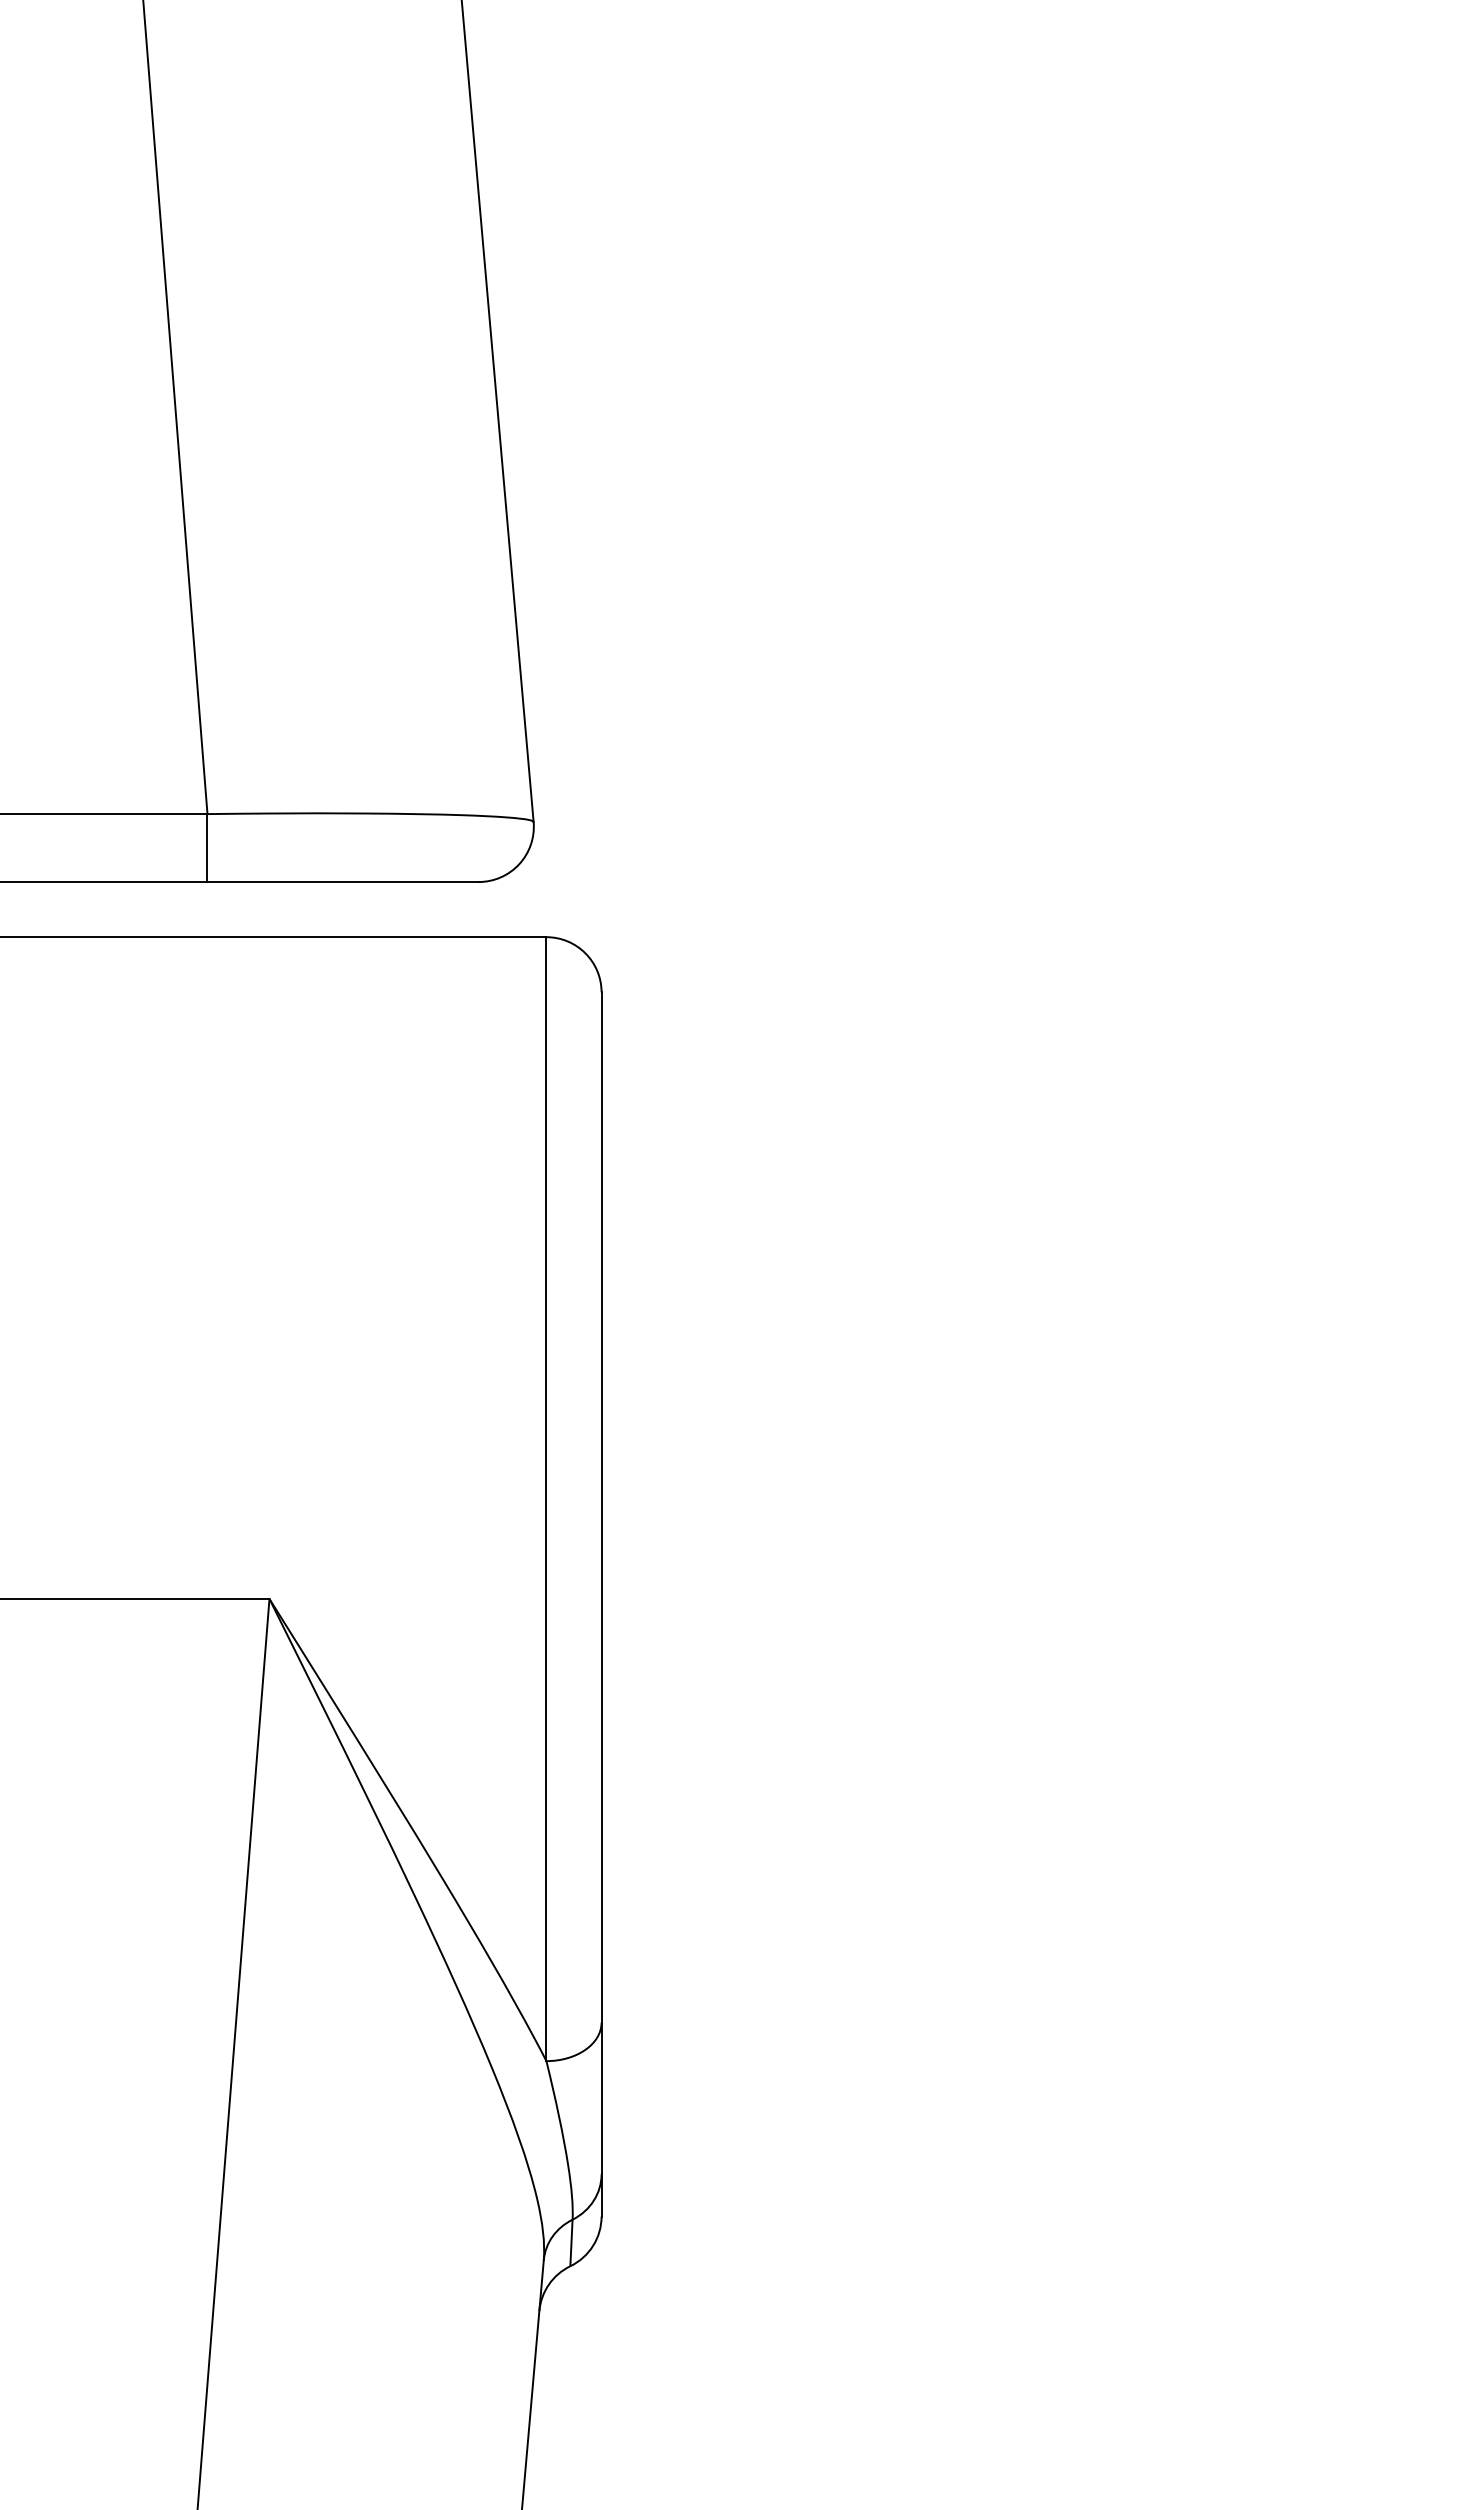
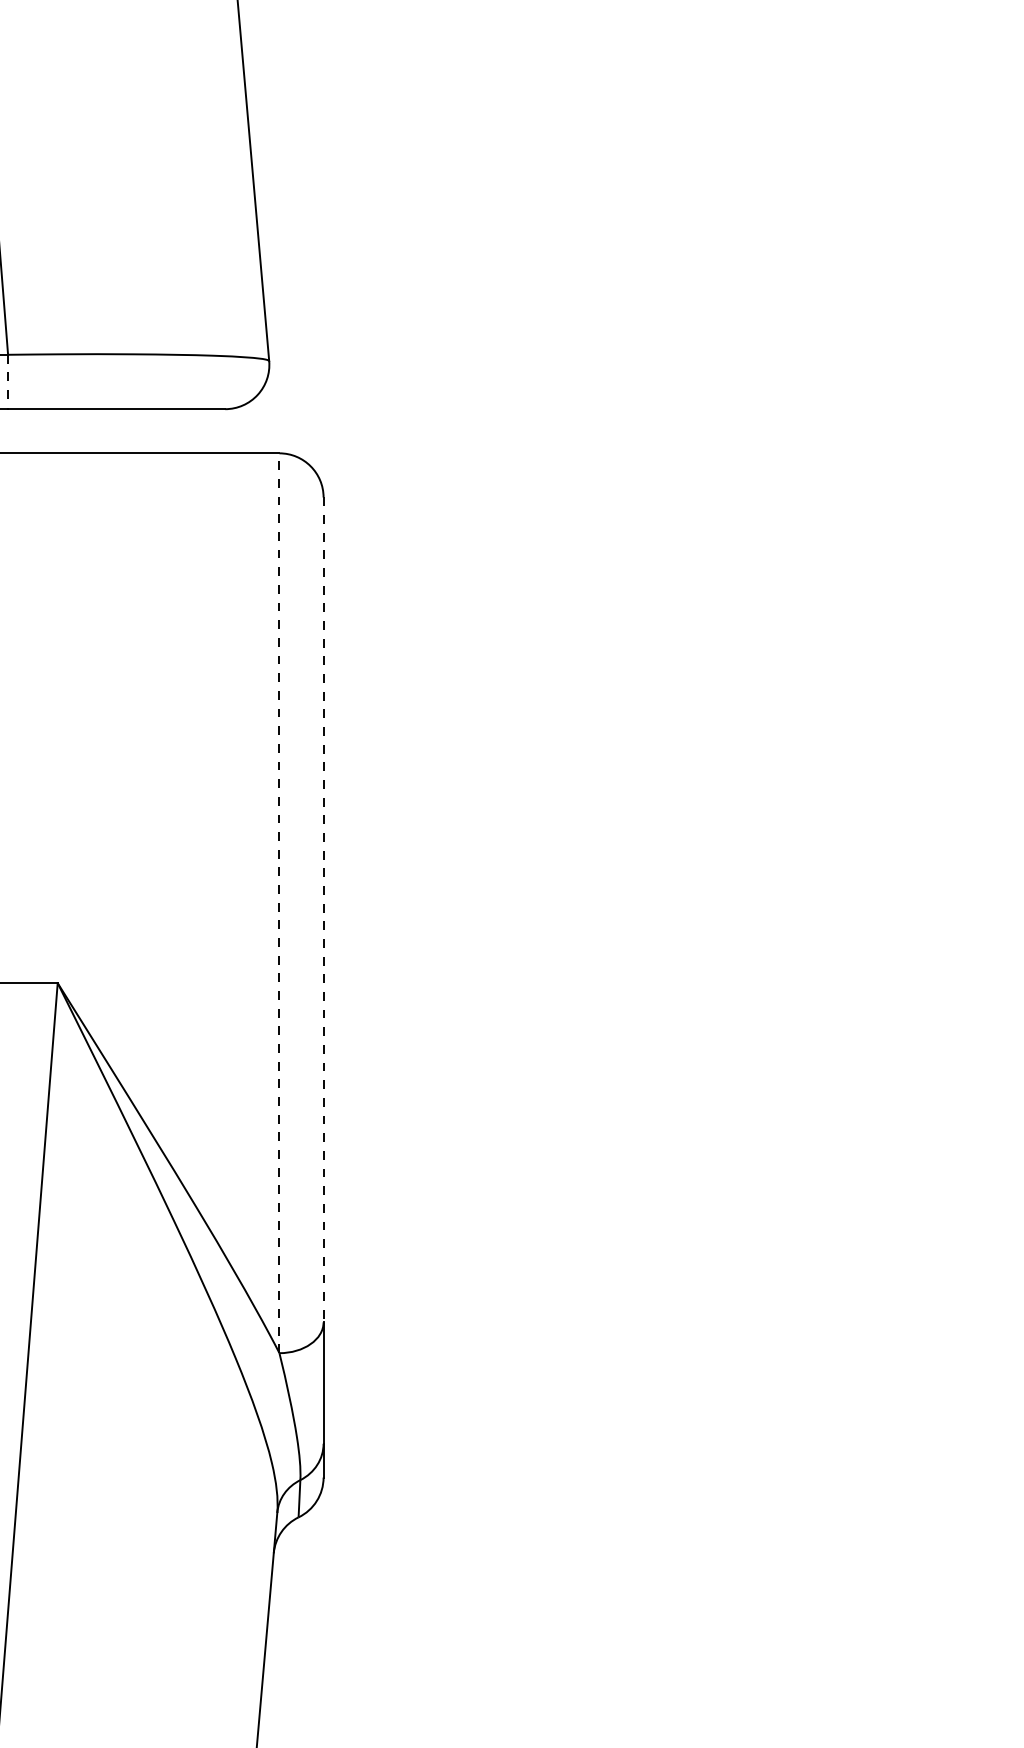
line: (207, 848) -> (8, 382), solid -> dashed
line: (546, 1499) -> (279, 903), solid -> dashed
line: (601, 1507) -> (323, 909), solid -> dashed

